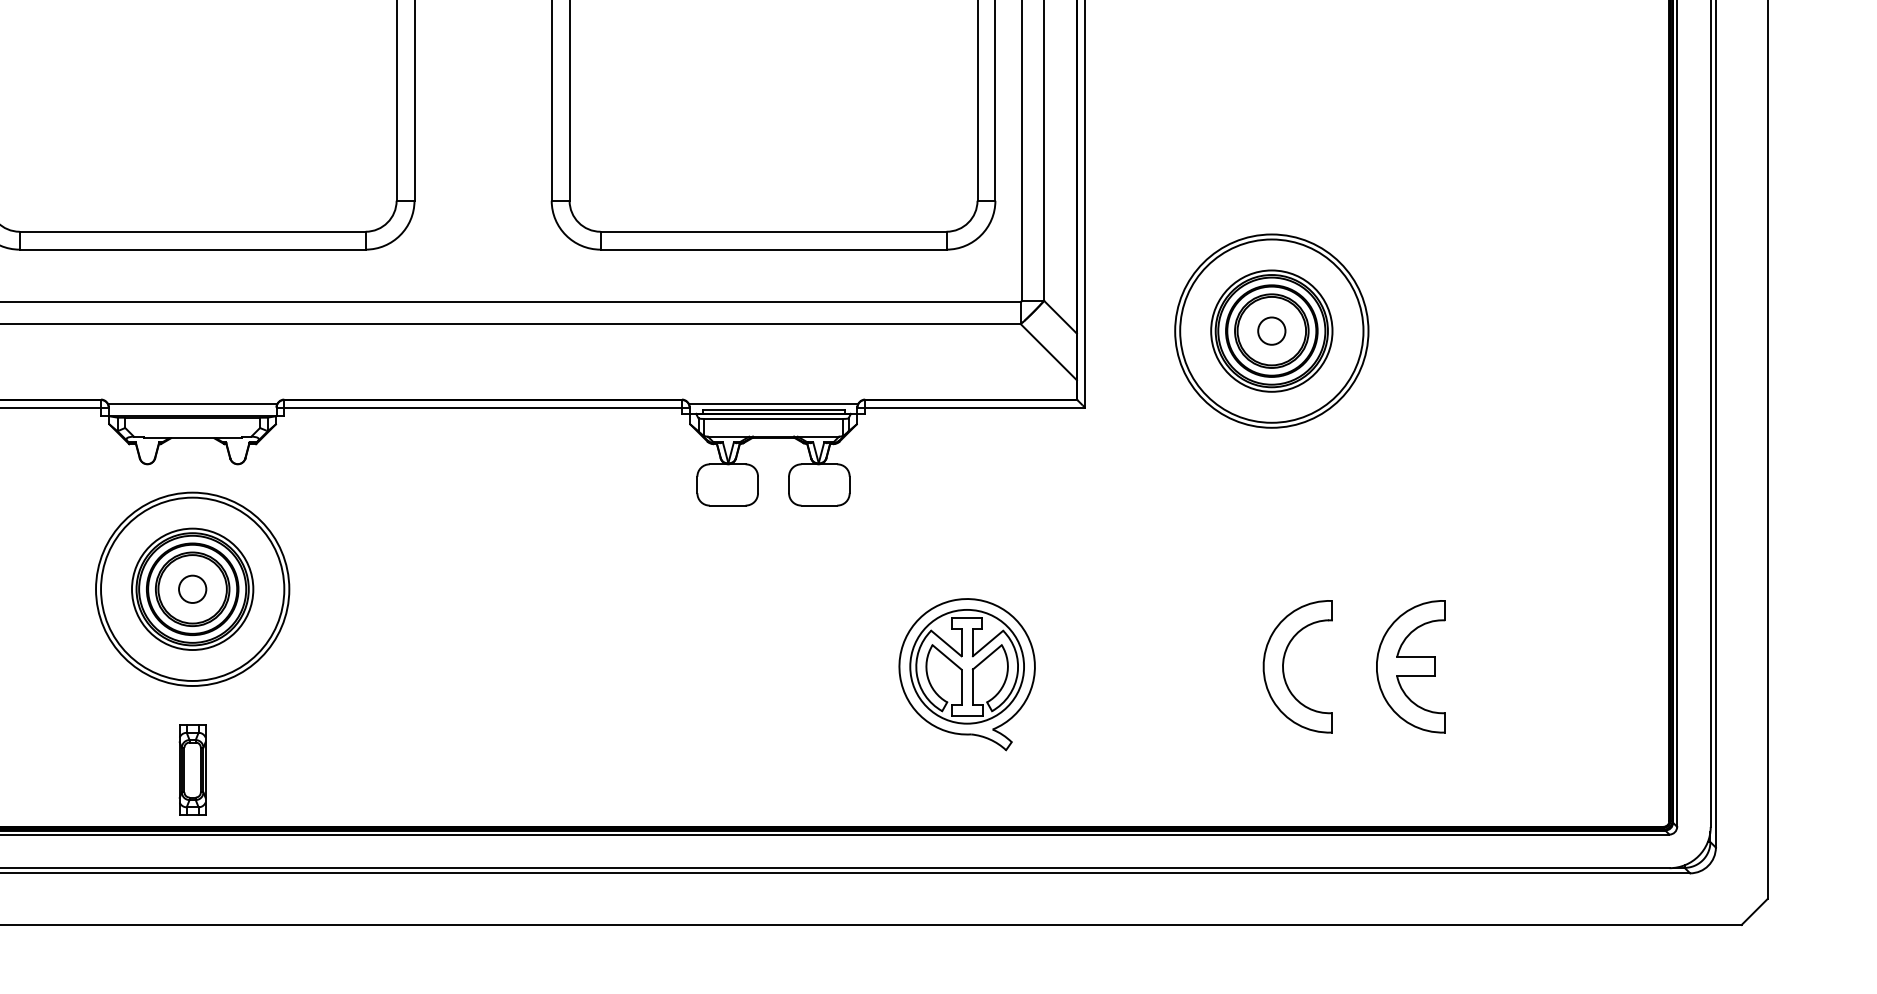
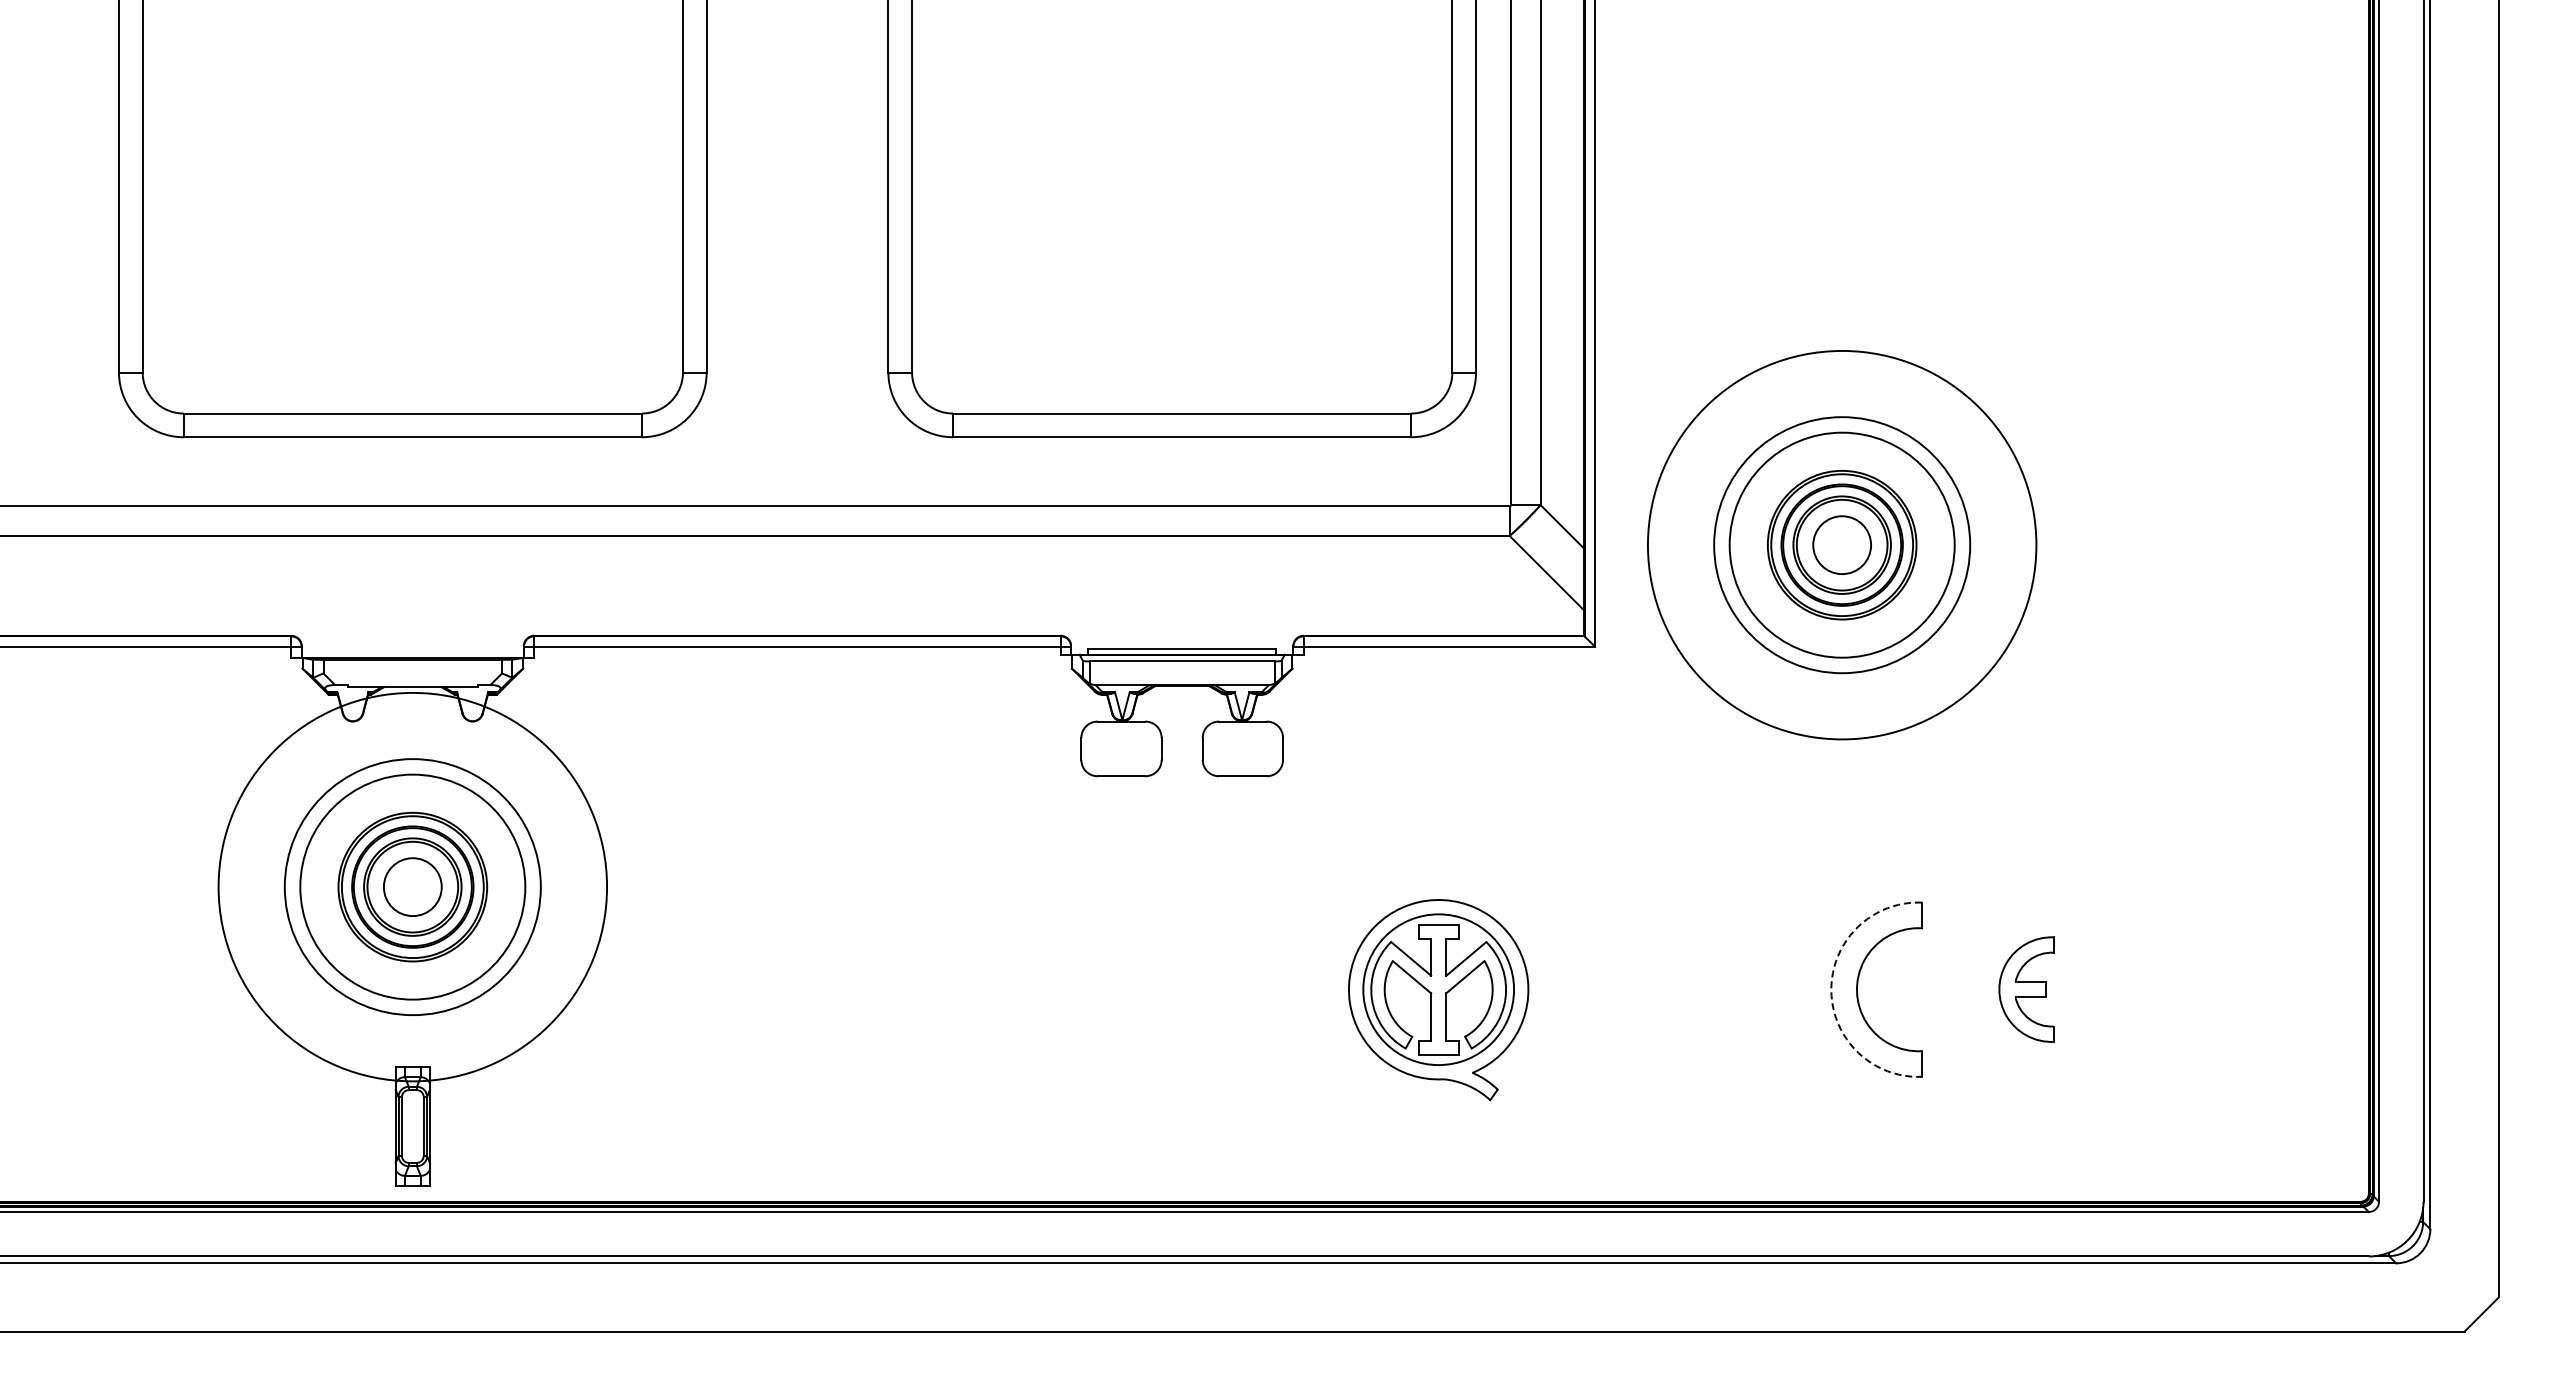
circle: (1271, 330) -> (1841, 544), size x1.4
circle: (1271, 330) -> (1841, 544), size x1.6
circle: (1272, 331) -> (1842, 545), size x1.6
line: (192, 404) -> (412, 642), removed
line: (773, 404) -> (1182, 642), removed
circle: (192, 588) -> (412, 886), size x1.4
circle: (192, 588) -> (412, 886), size x1.6
circle: (192, 589) -> (412, 887), size x1.6
arc: (1263, 666) -> (1831, 989), solid -> dashed
part: (1410, 666) -> (2026, 989), size x0.6

